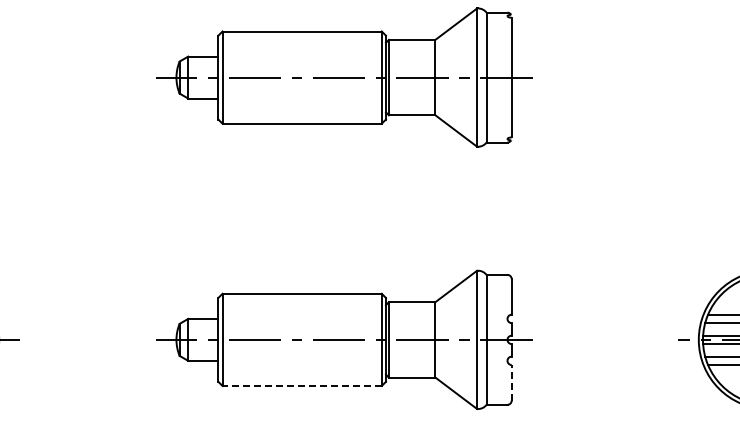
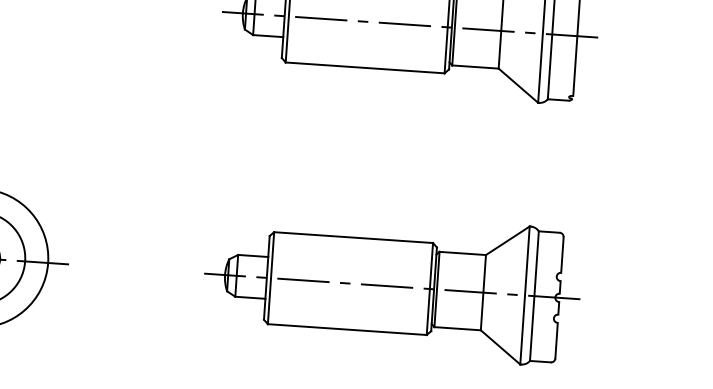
line: (511, 382) -> (556, 340), dashed -> solid
line: (302, 385) -> (347, 329), dashed -> solid

